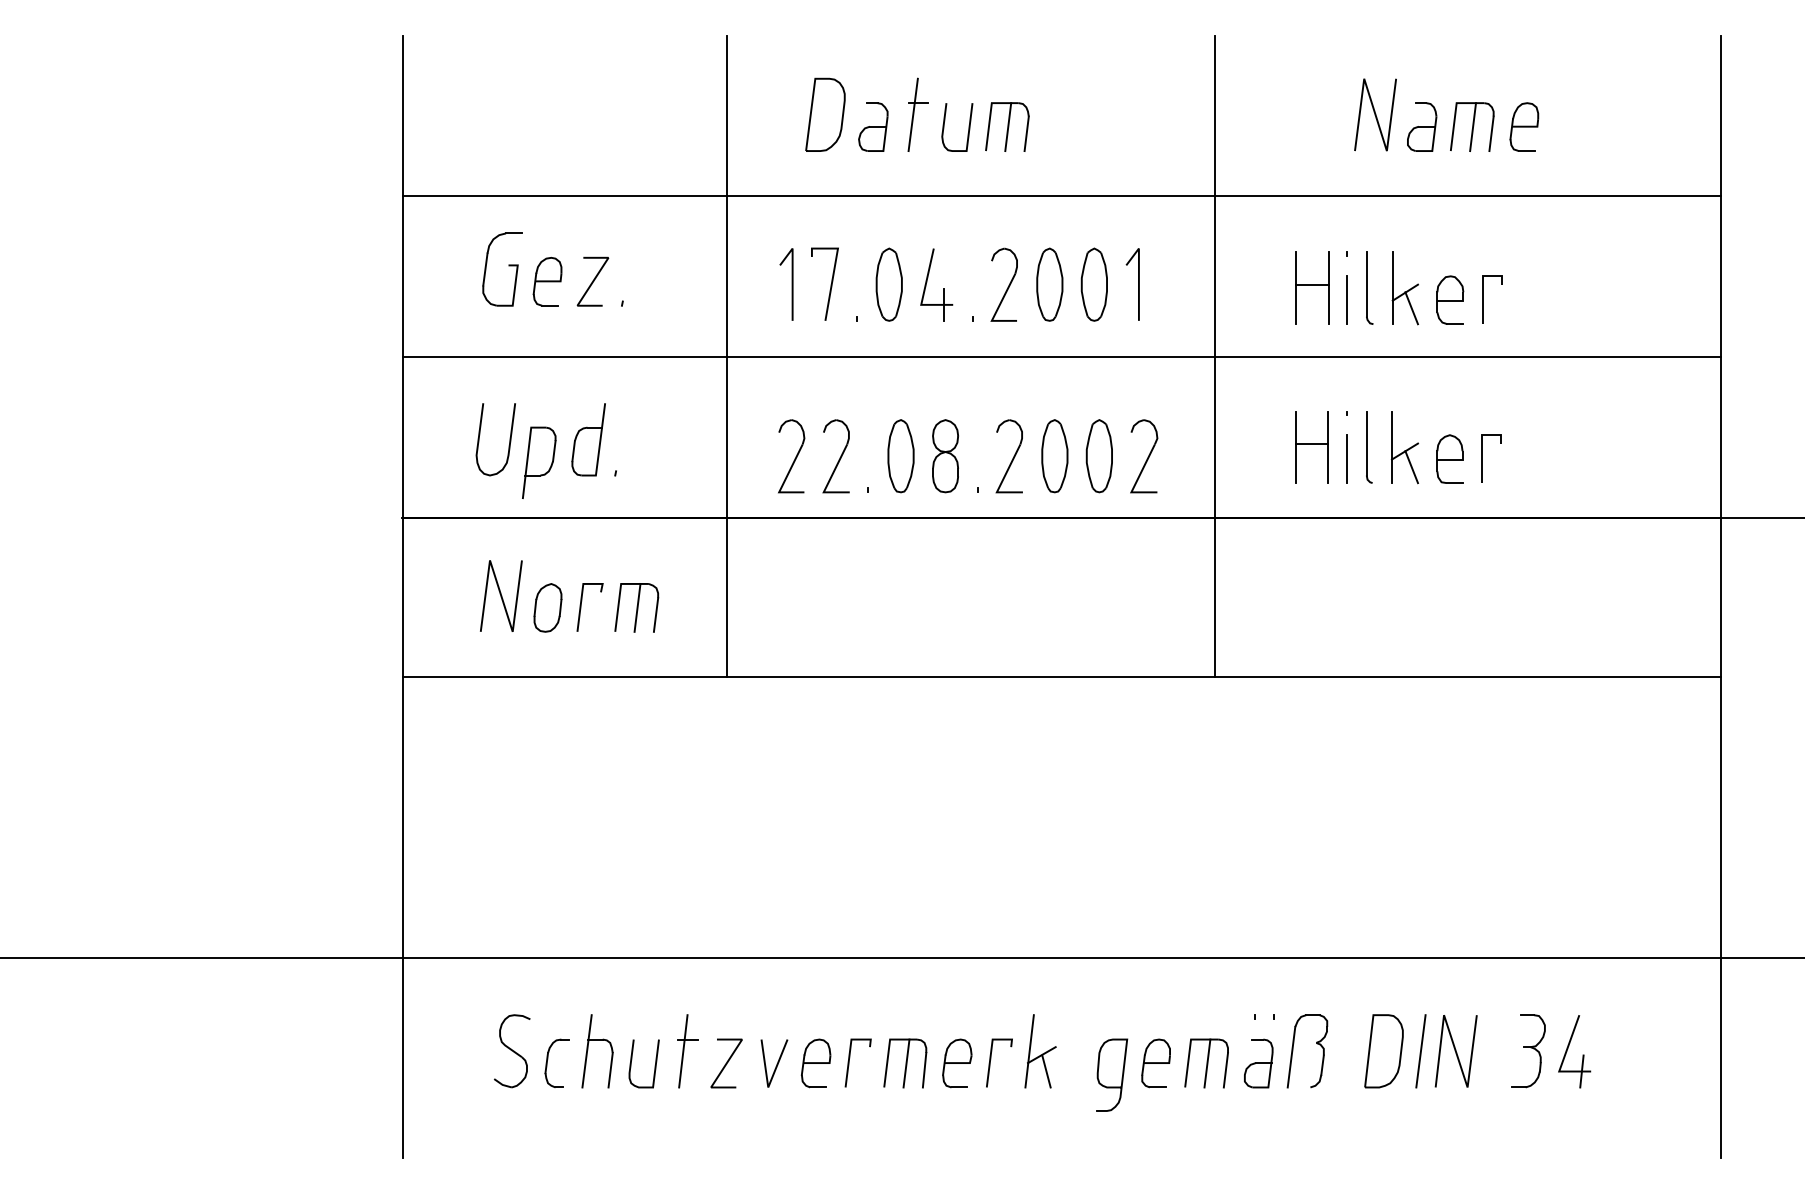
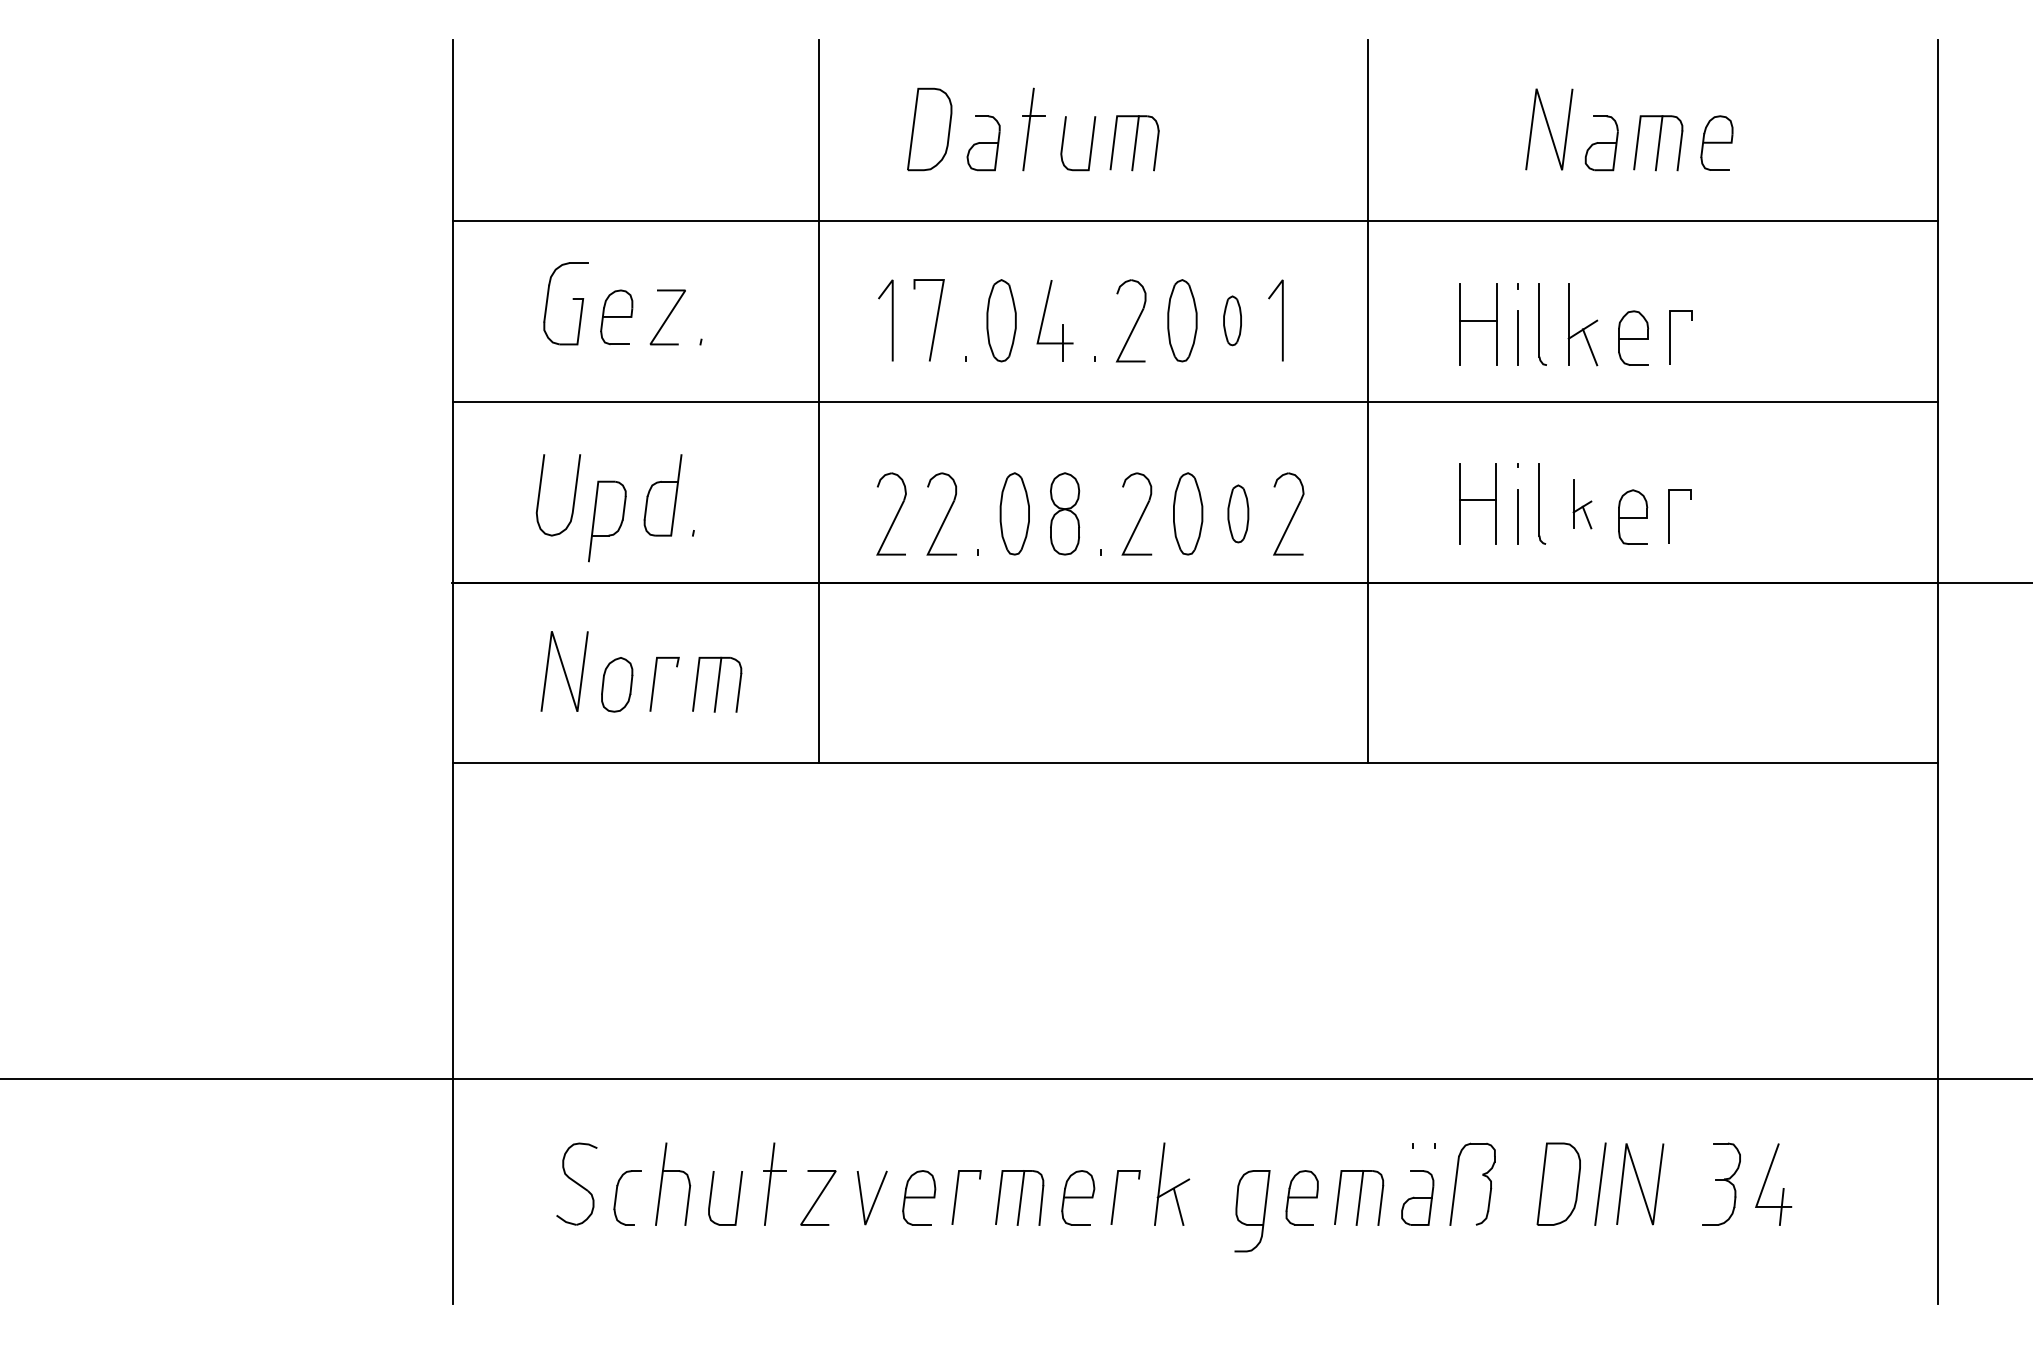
part: (1094, 284) -> (1232, 320), size x0.6
part: (1404, 447) -> (1582, 504), size x0.6
part: (1099, 455) -> (1238, 513), size x0.7

